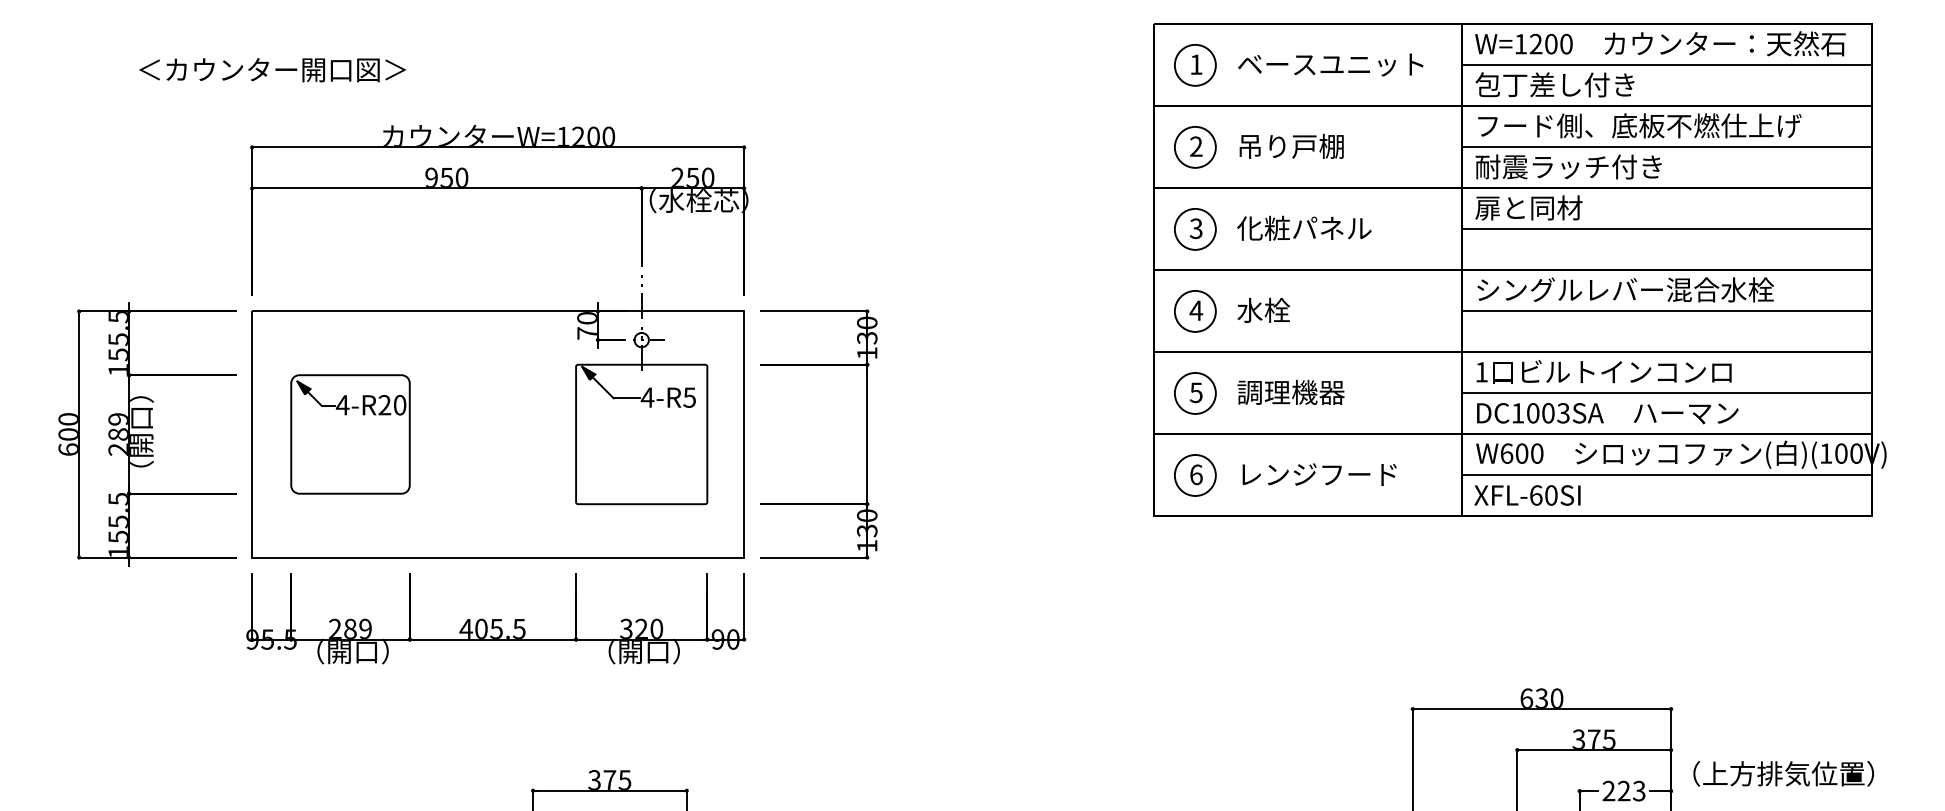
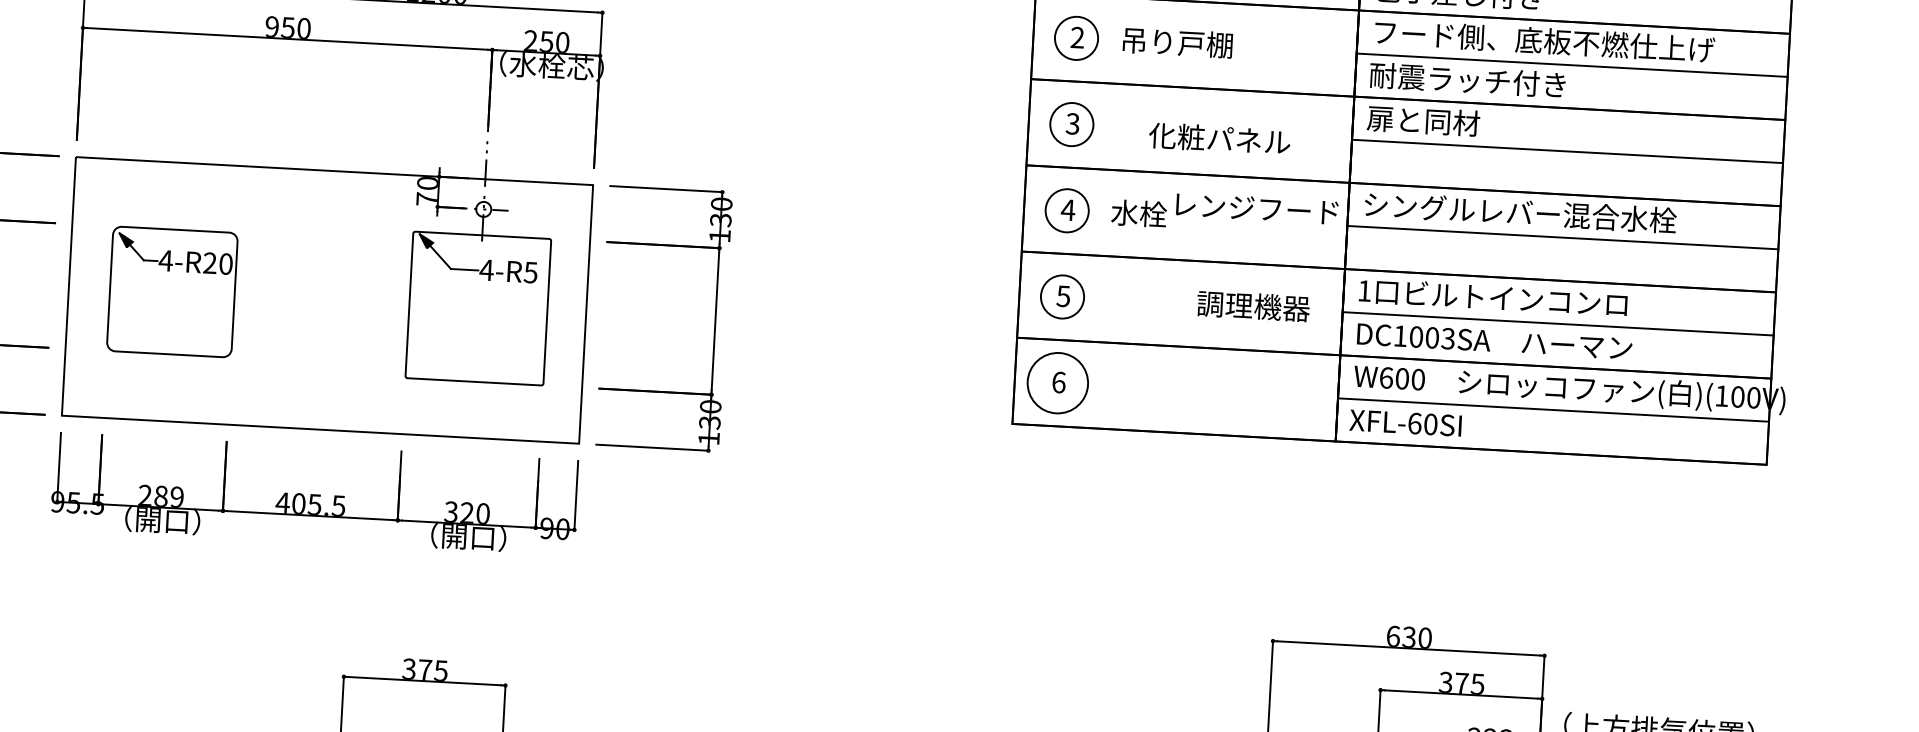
text: (1304, 227) -> (1219, 137), moved
text: (1290, 391) -> (1252, 305), moved
circle: (1194, 474) -> (1057, 382), size x1.4
text: (1319, 474) -> (1257, 208), moved

